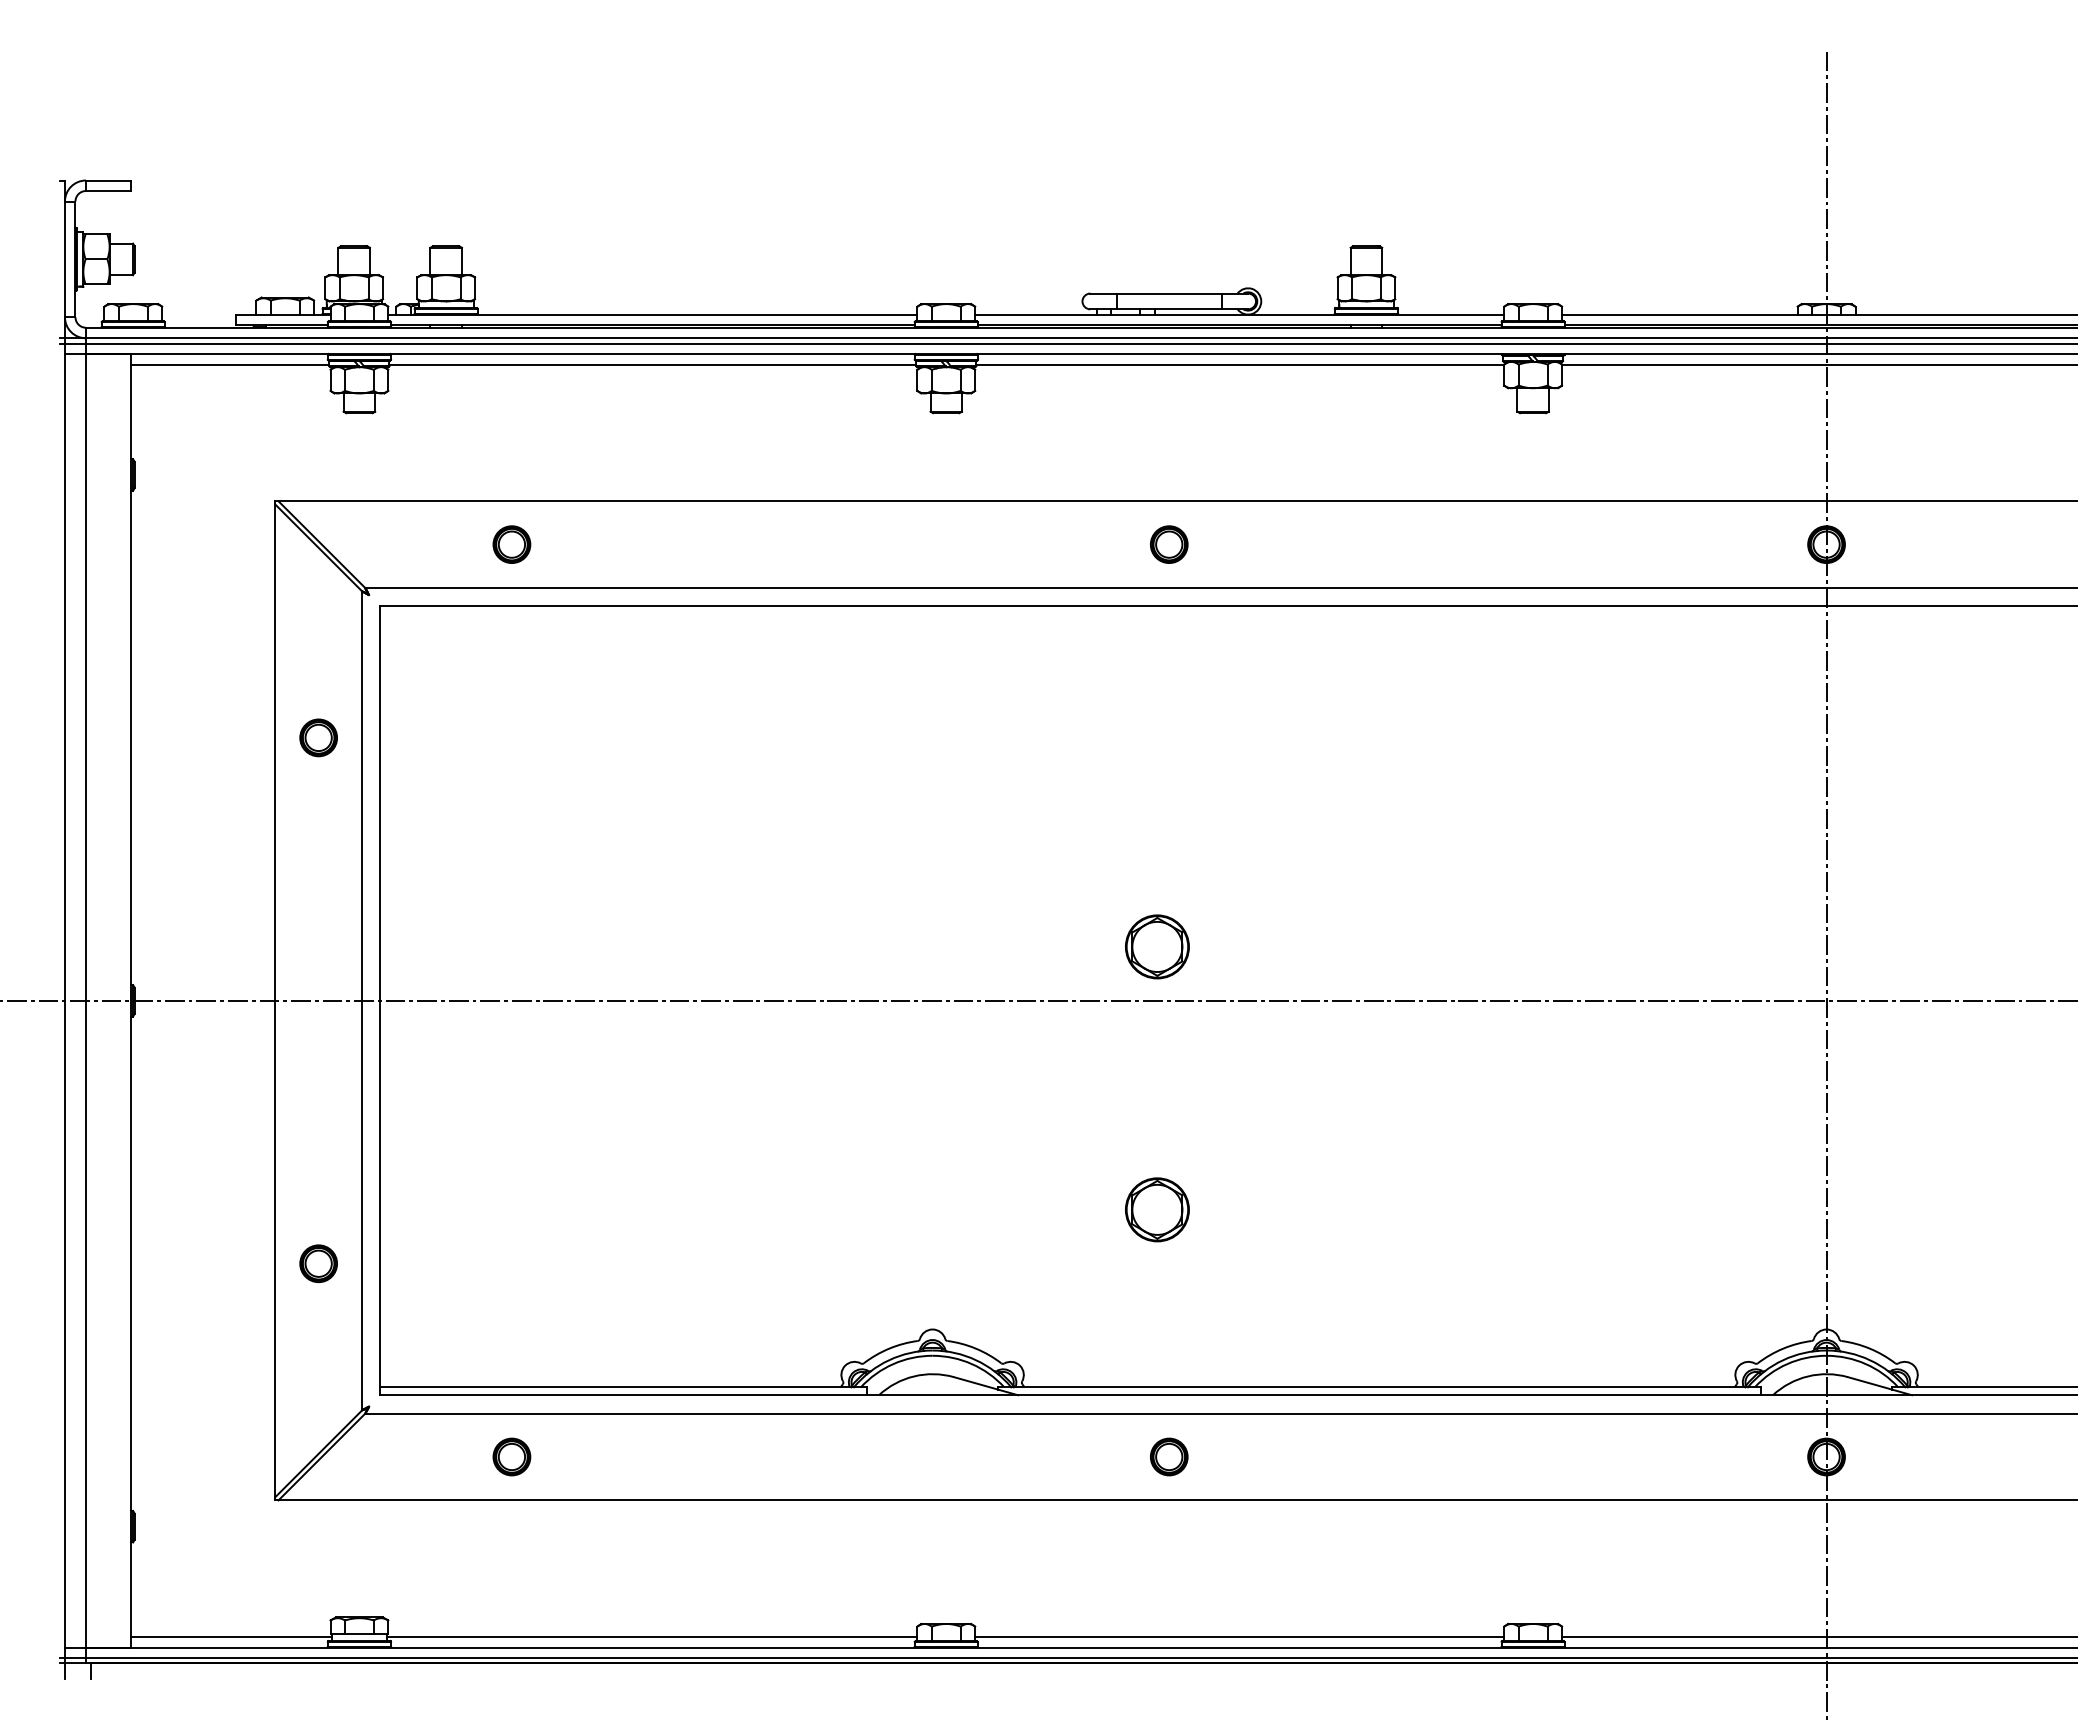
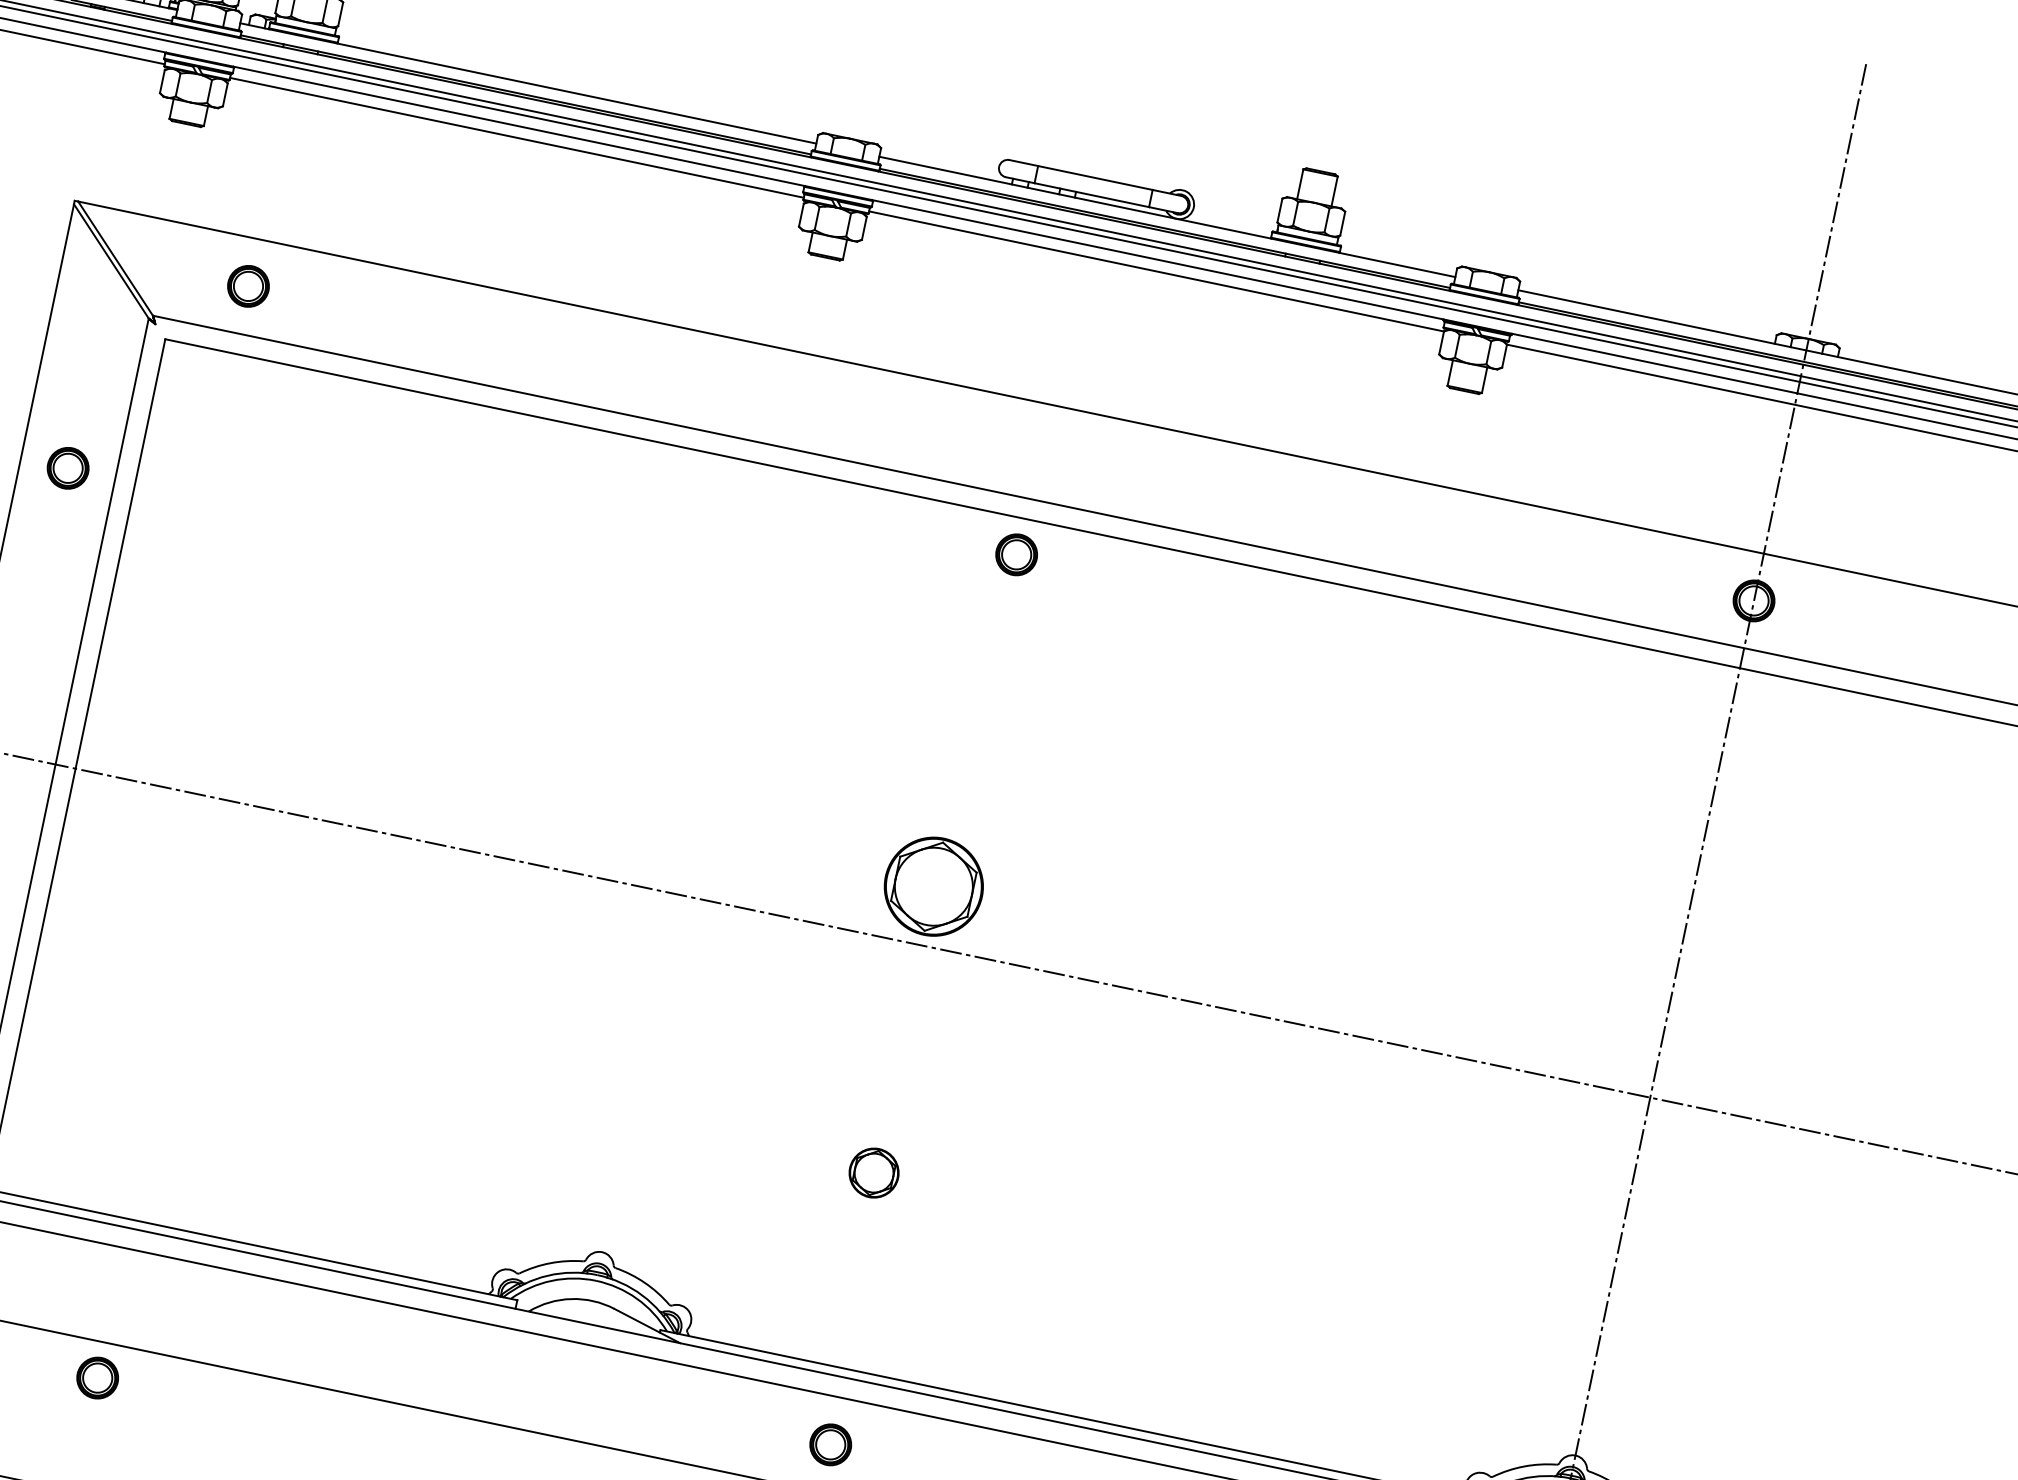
part: (511, 544) -> (248, 286), moved
part: (1169, 544) -> (1016, 554), moved
part: (1157, 946) -> (934, 886), size x1.4
part: (1157, 1209) -> (874, 1172), size x0.7
part: (511, 1456) -> (97, 1377), moved

